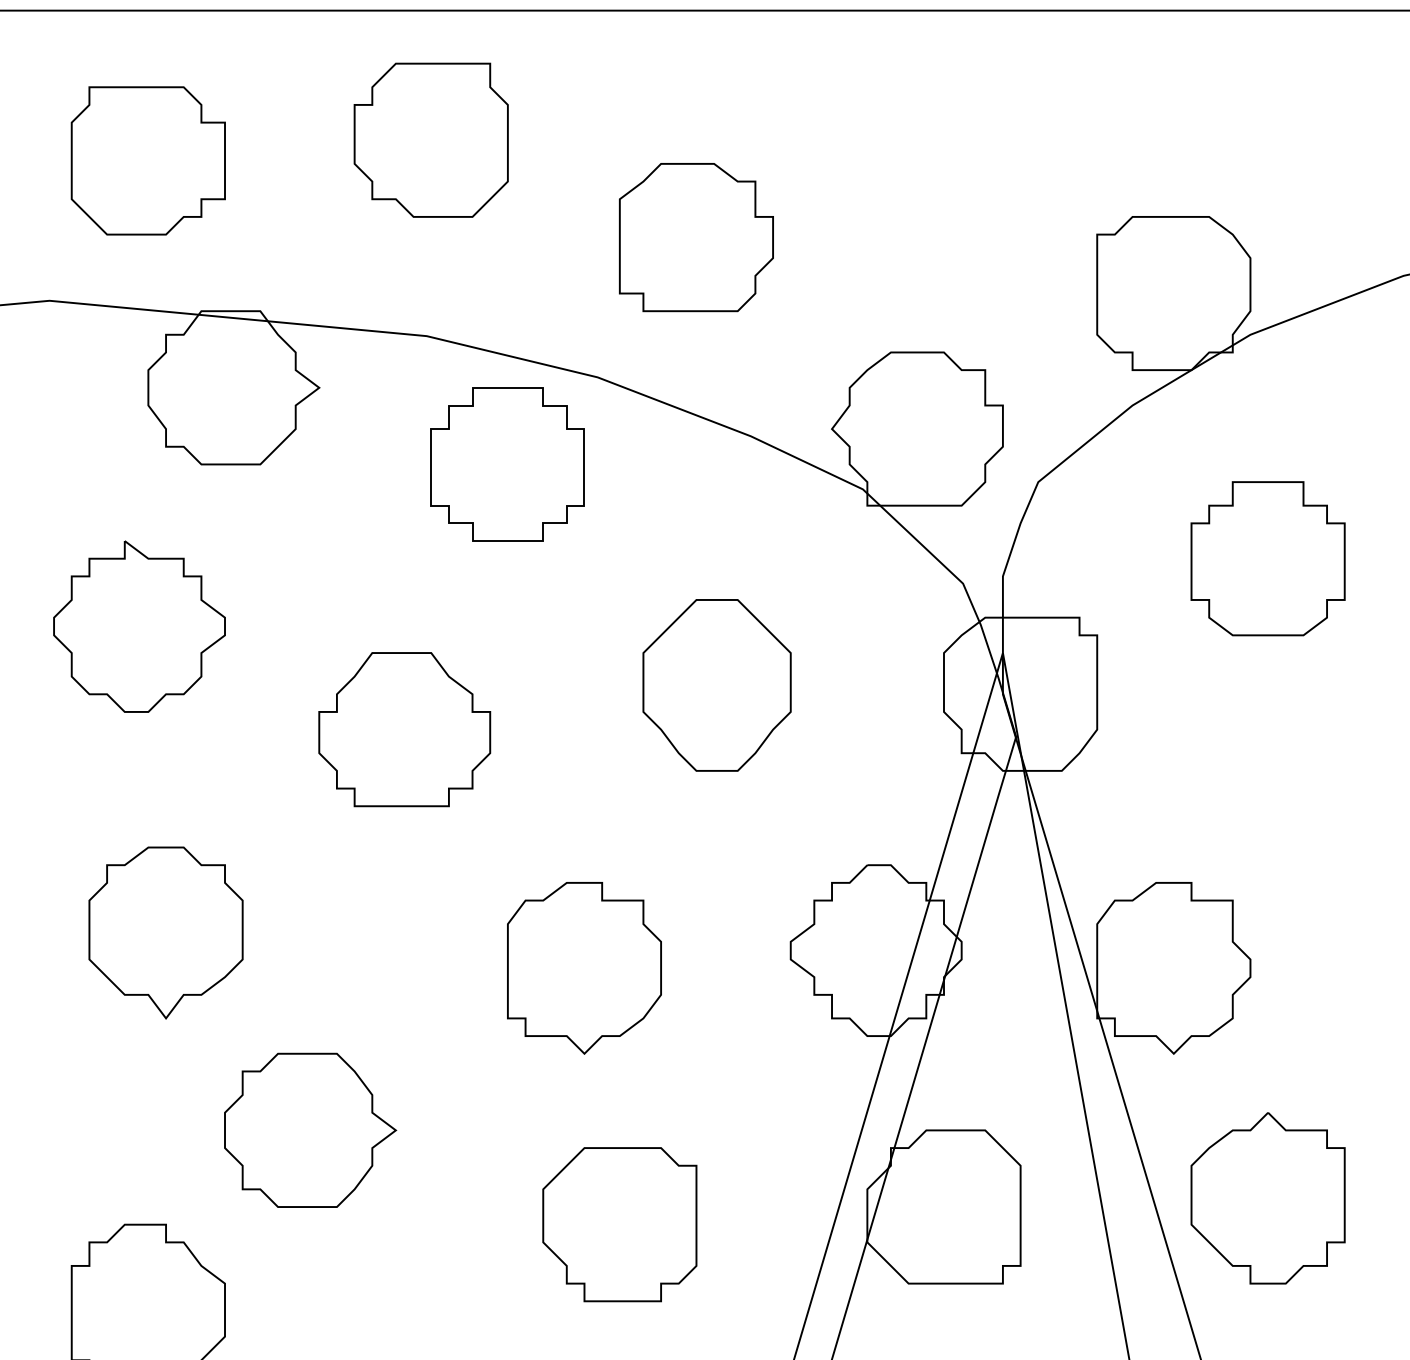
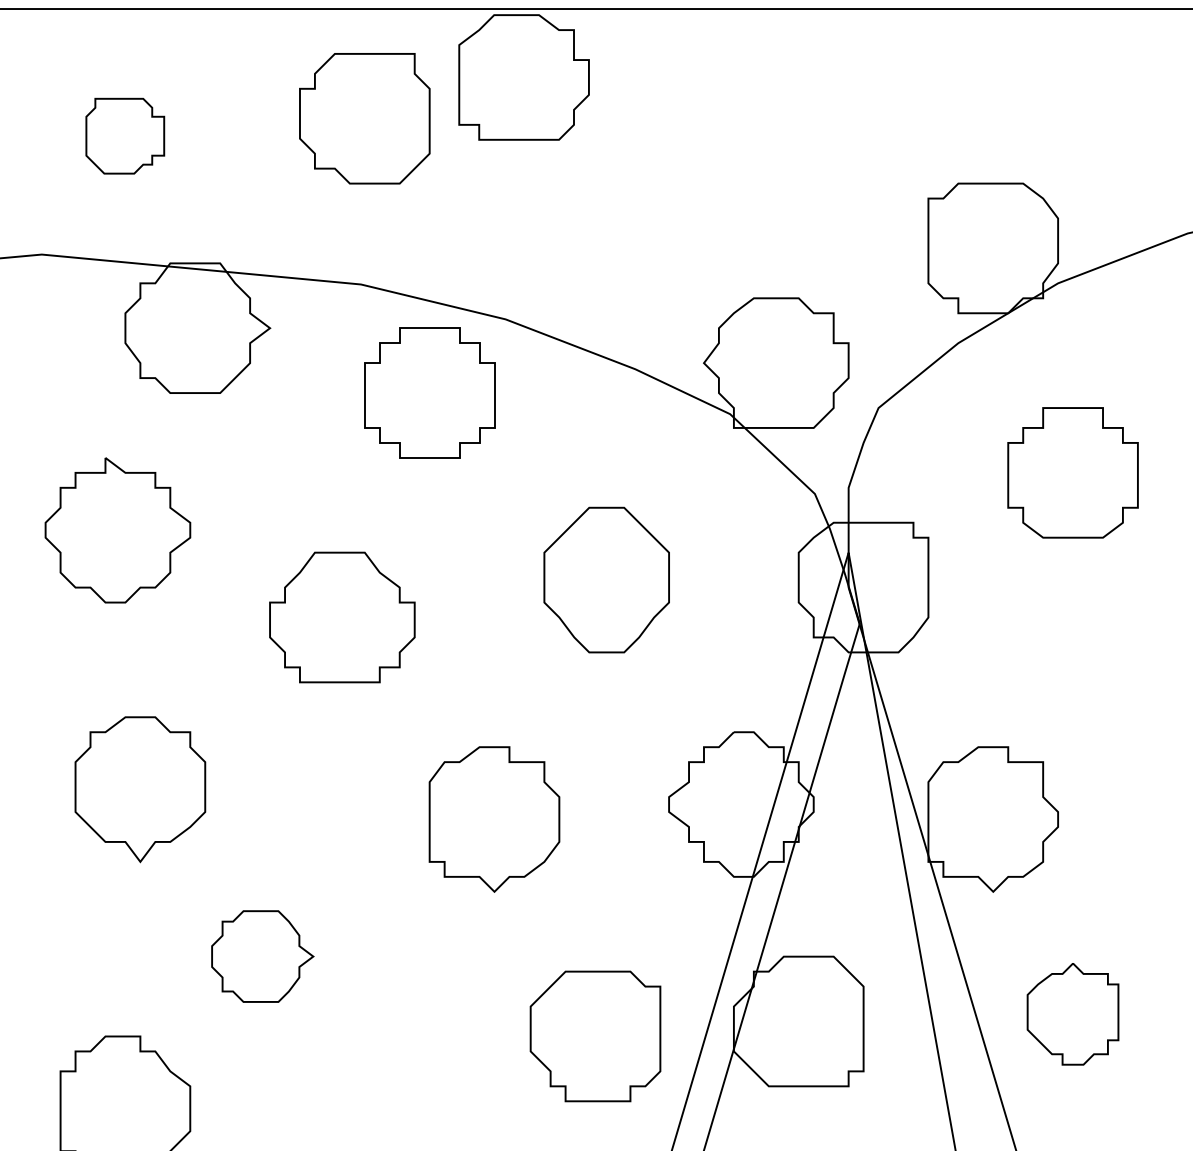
part: (147, 160) -> (124, 135), size x0.6
part: (696, 237) -> (524, 77), moved
part: (310, 1129) -> (262, 955), size x0.7
part: (1267, 1198) -> (1072, 1014), size x0.7
part: (619, 1224) -> (595, 1036), moved

